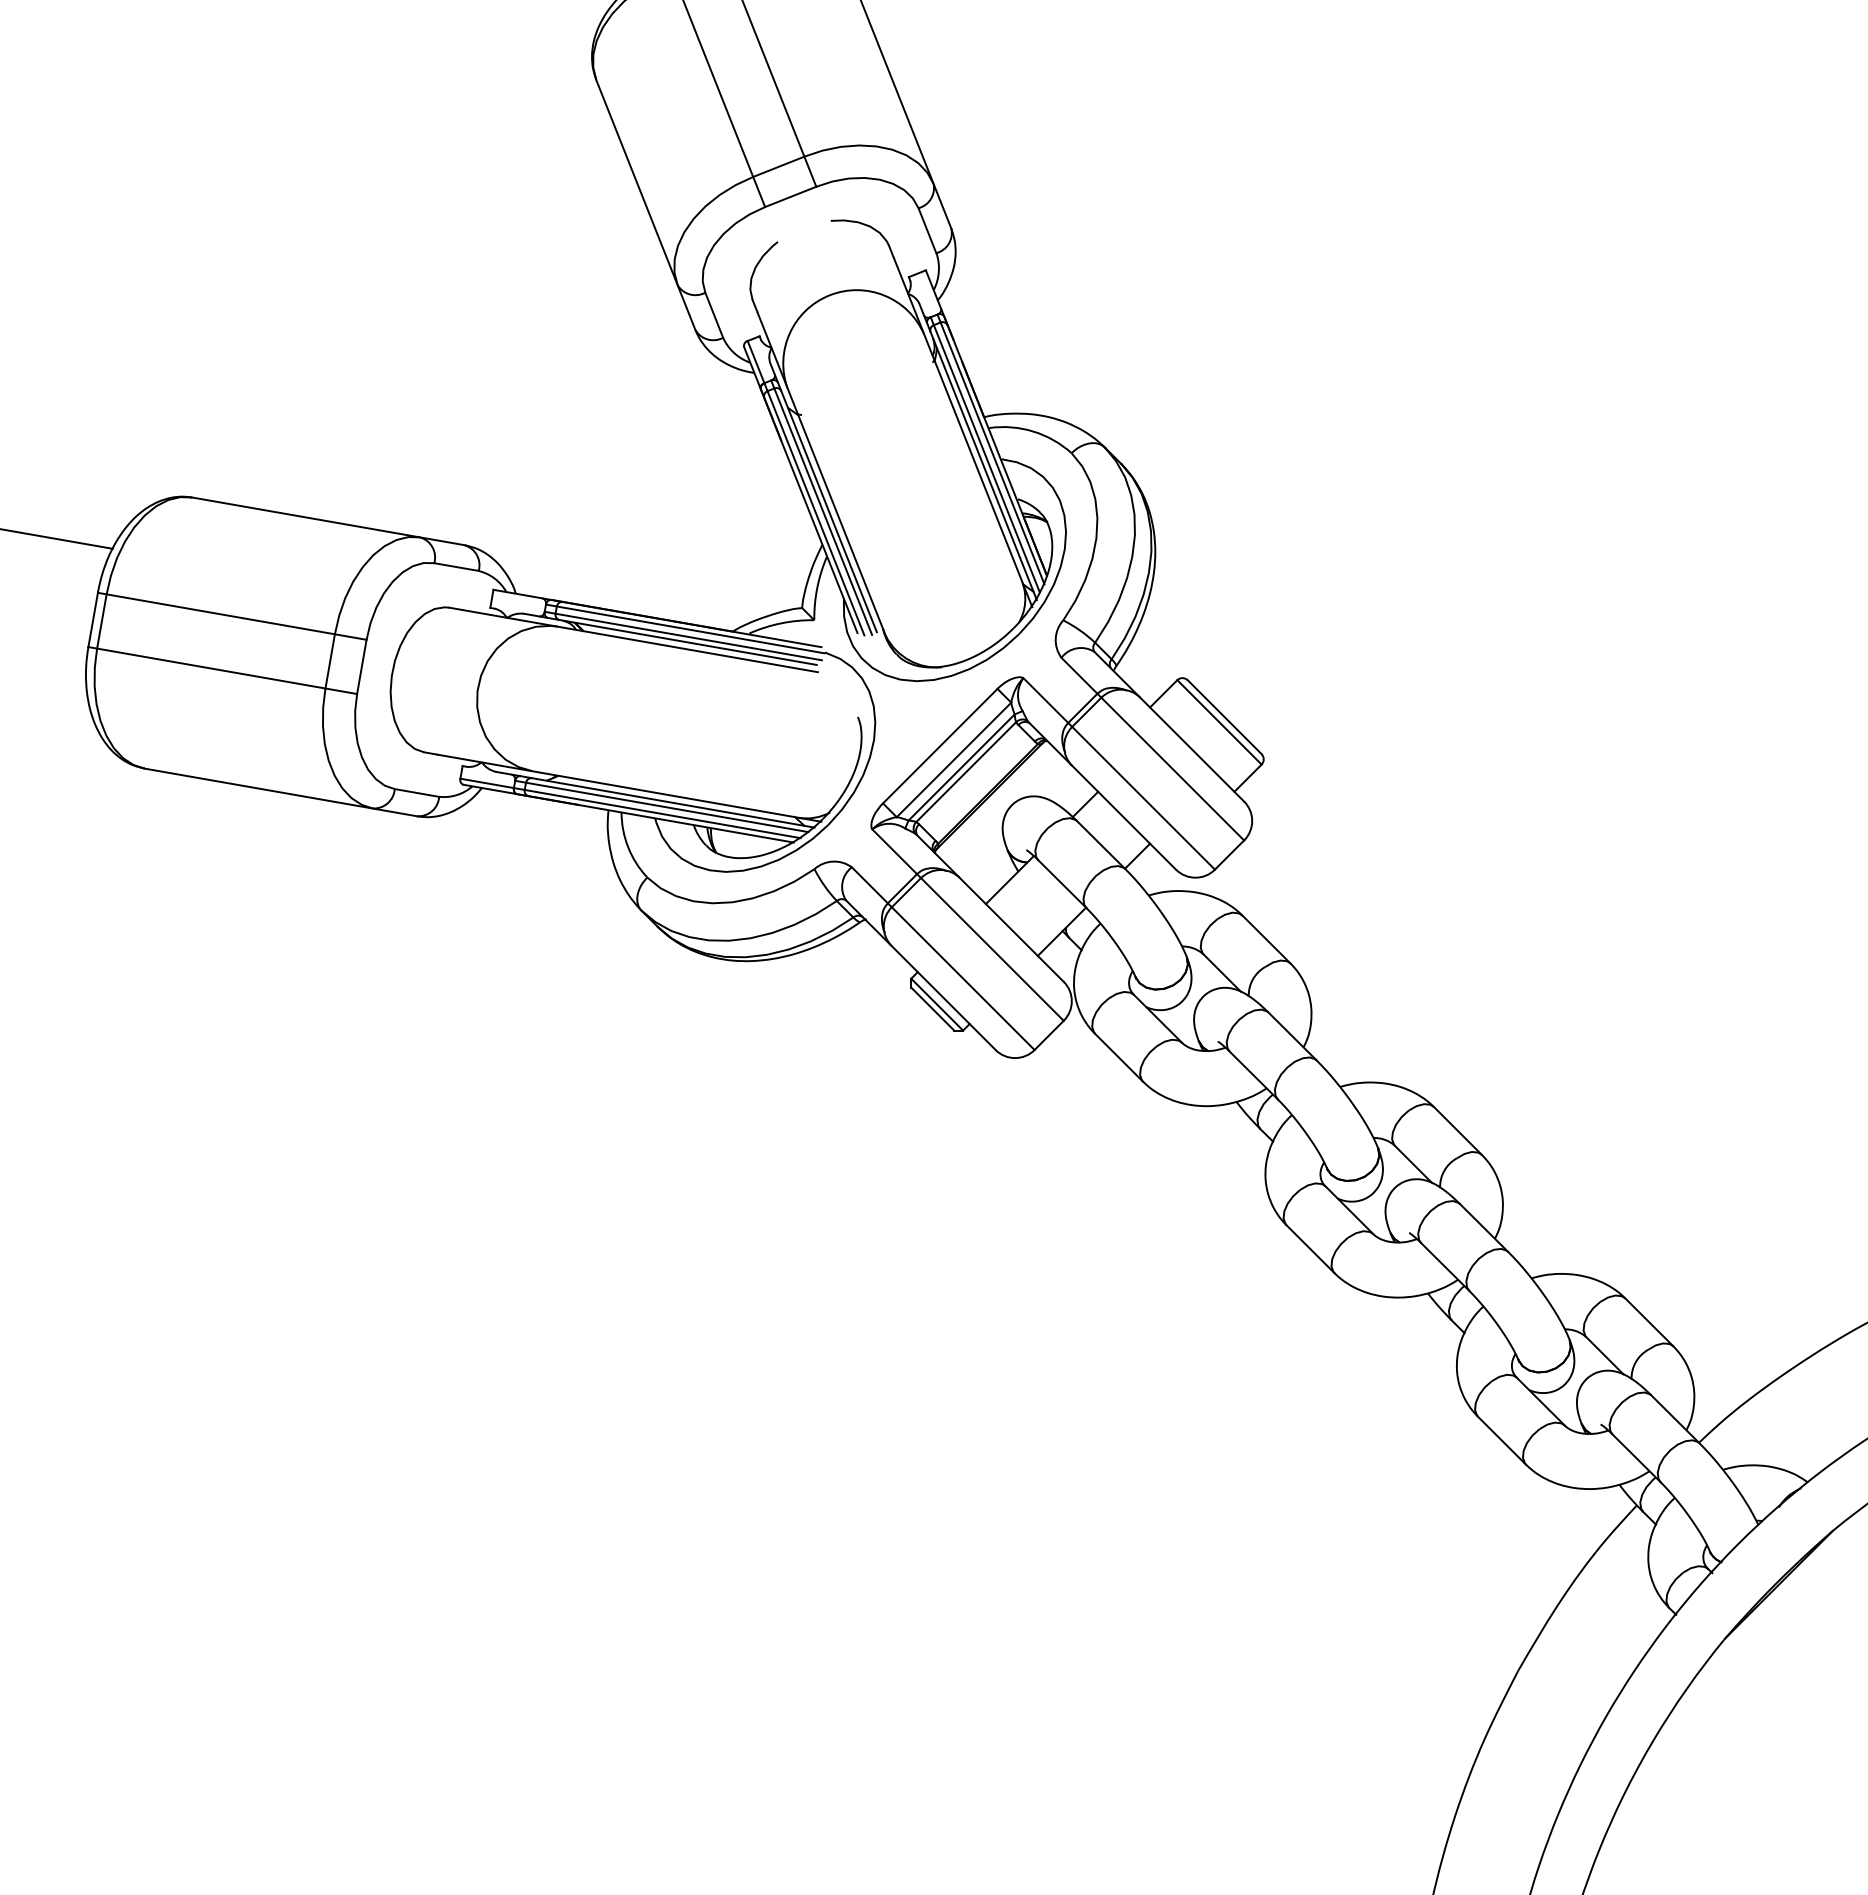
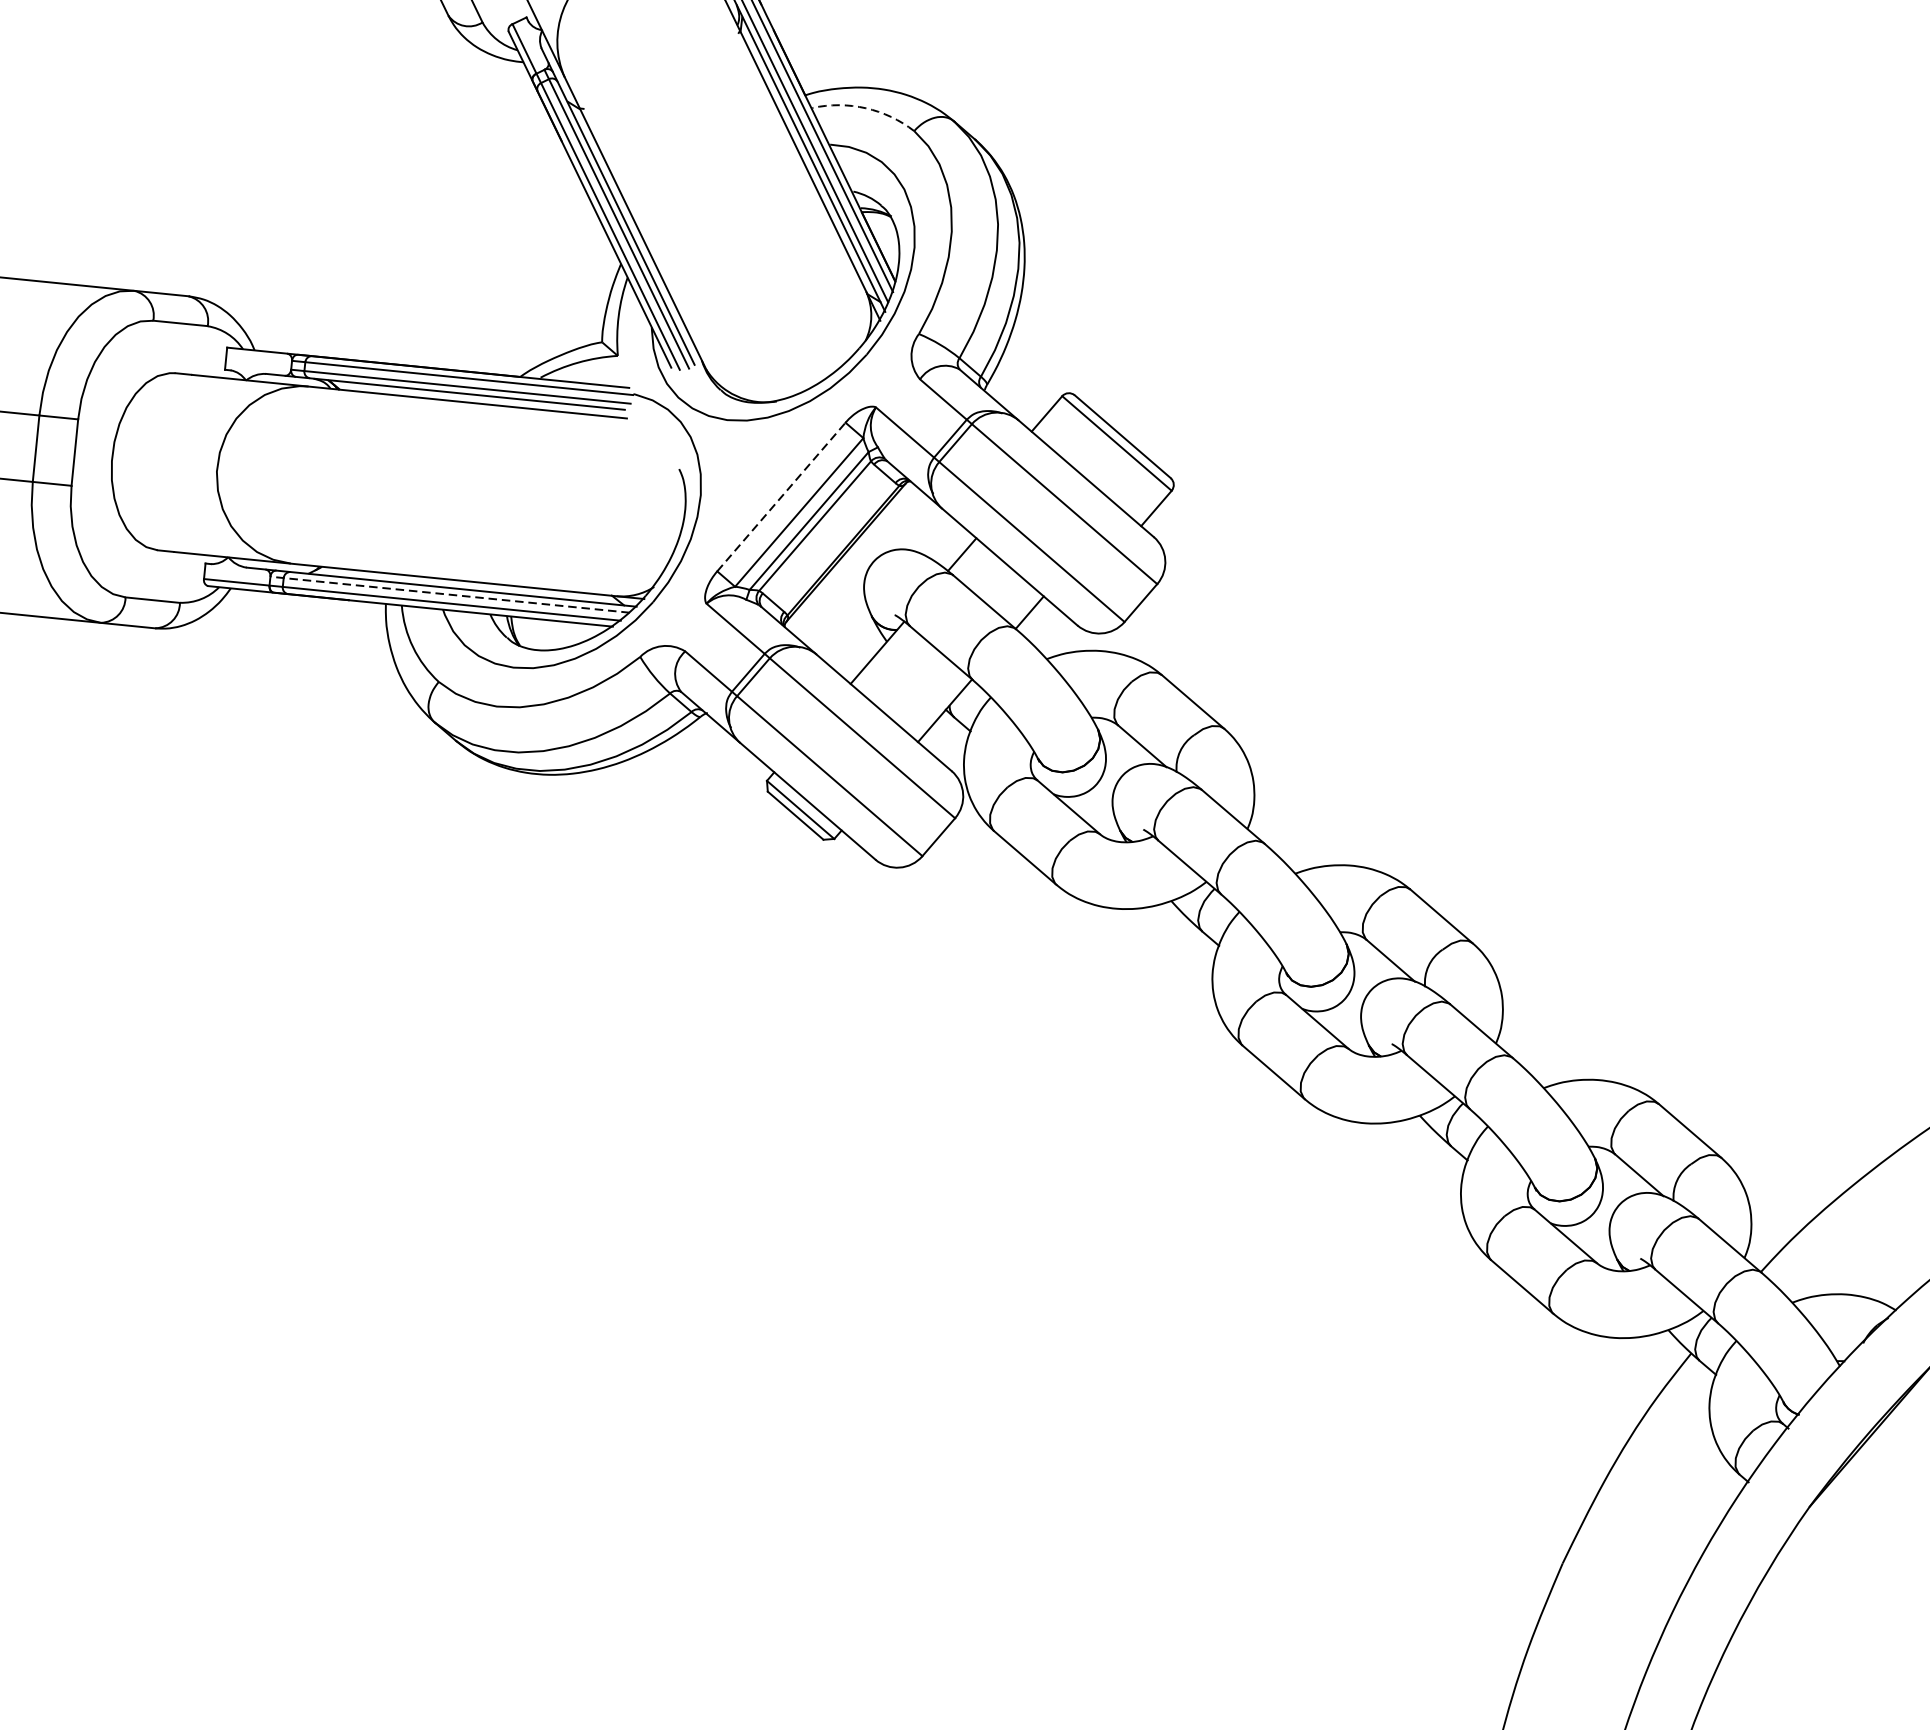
arc: (1033, 431) -> (866, 108), solid -> dashed
line: (940, 746) -> (781, 497), solid -> dashed
line: (661, 806) -> (449, 594), solid -> dashed

